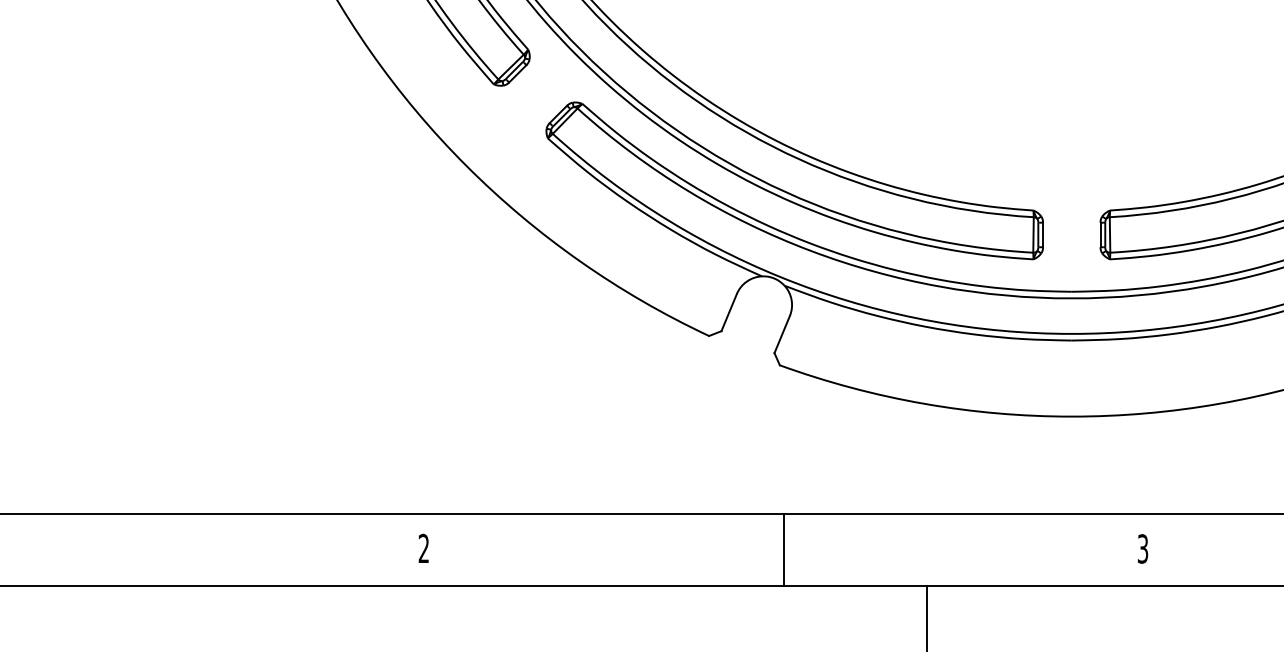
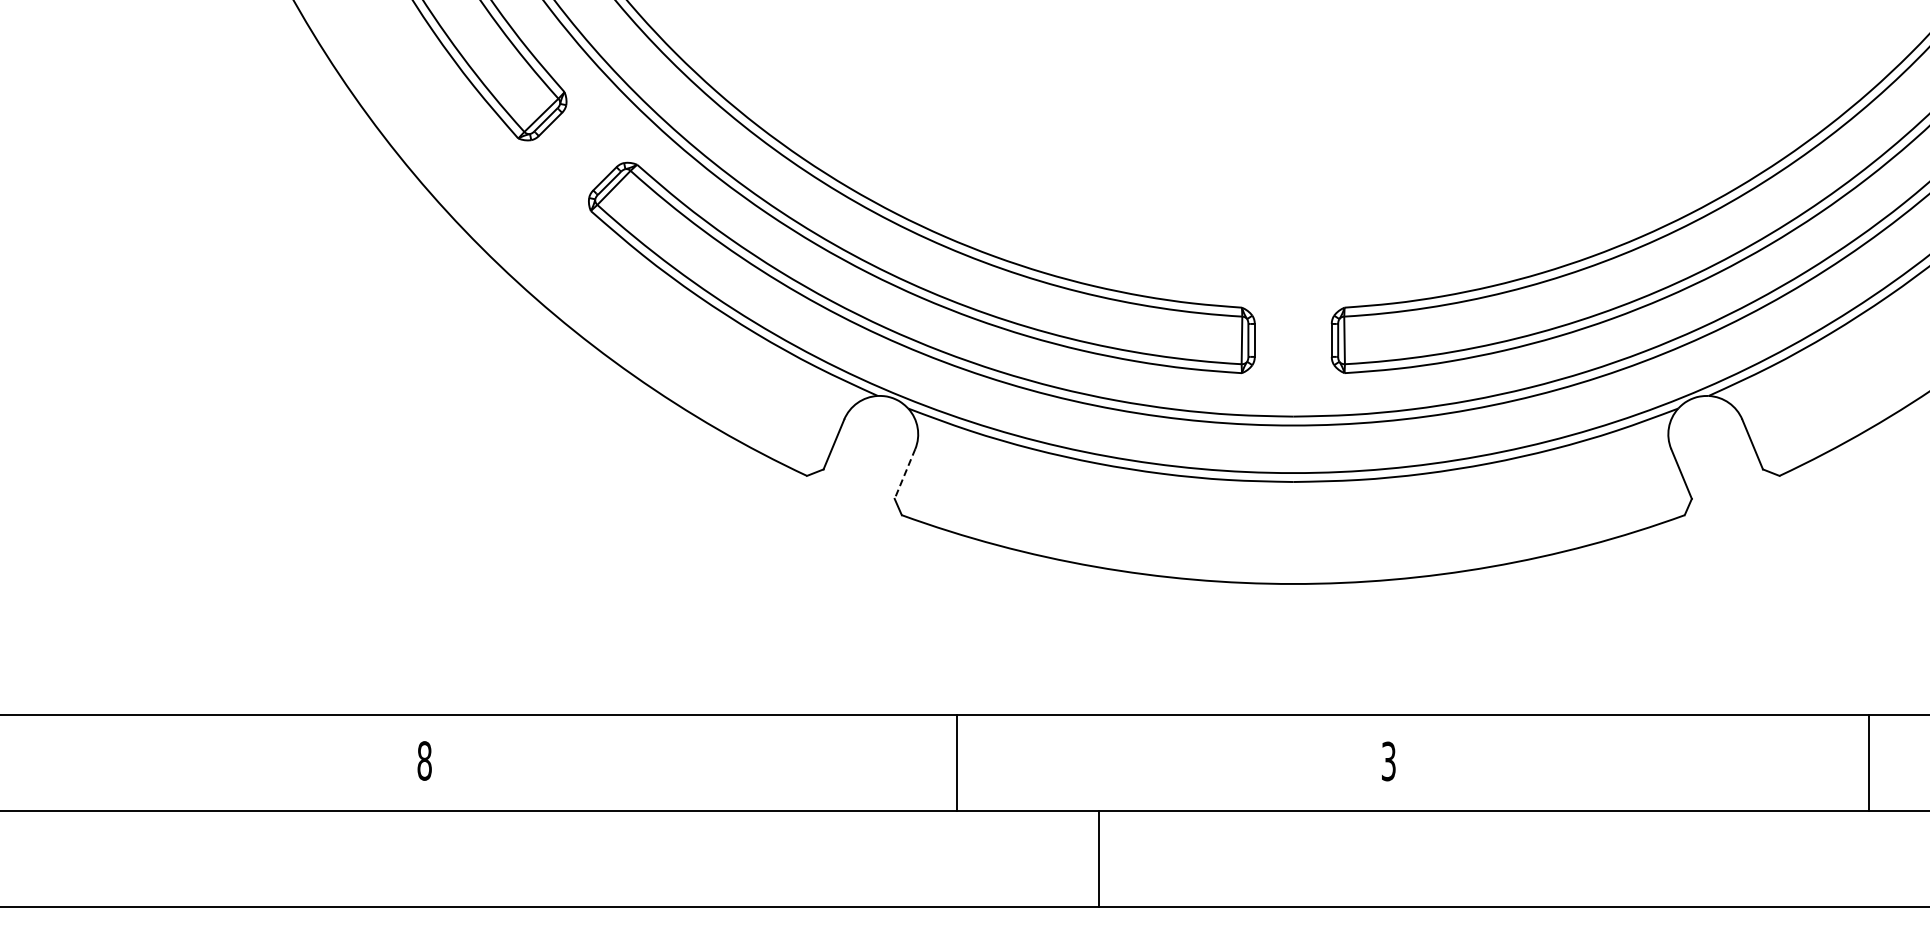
line: (782, 334) -> (905, 474), solid -> dashed
text: (423, 548) -> (424, 760), 2 -> 8
line: (784, 549) -> (957, 762), moved

